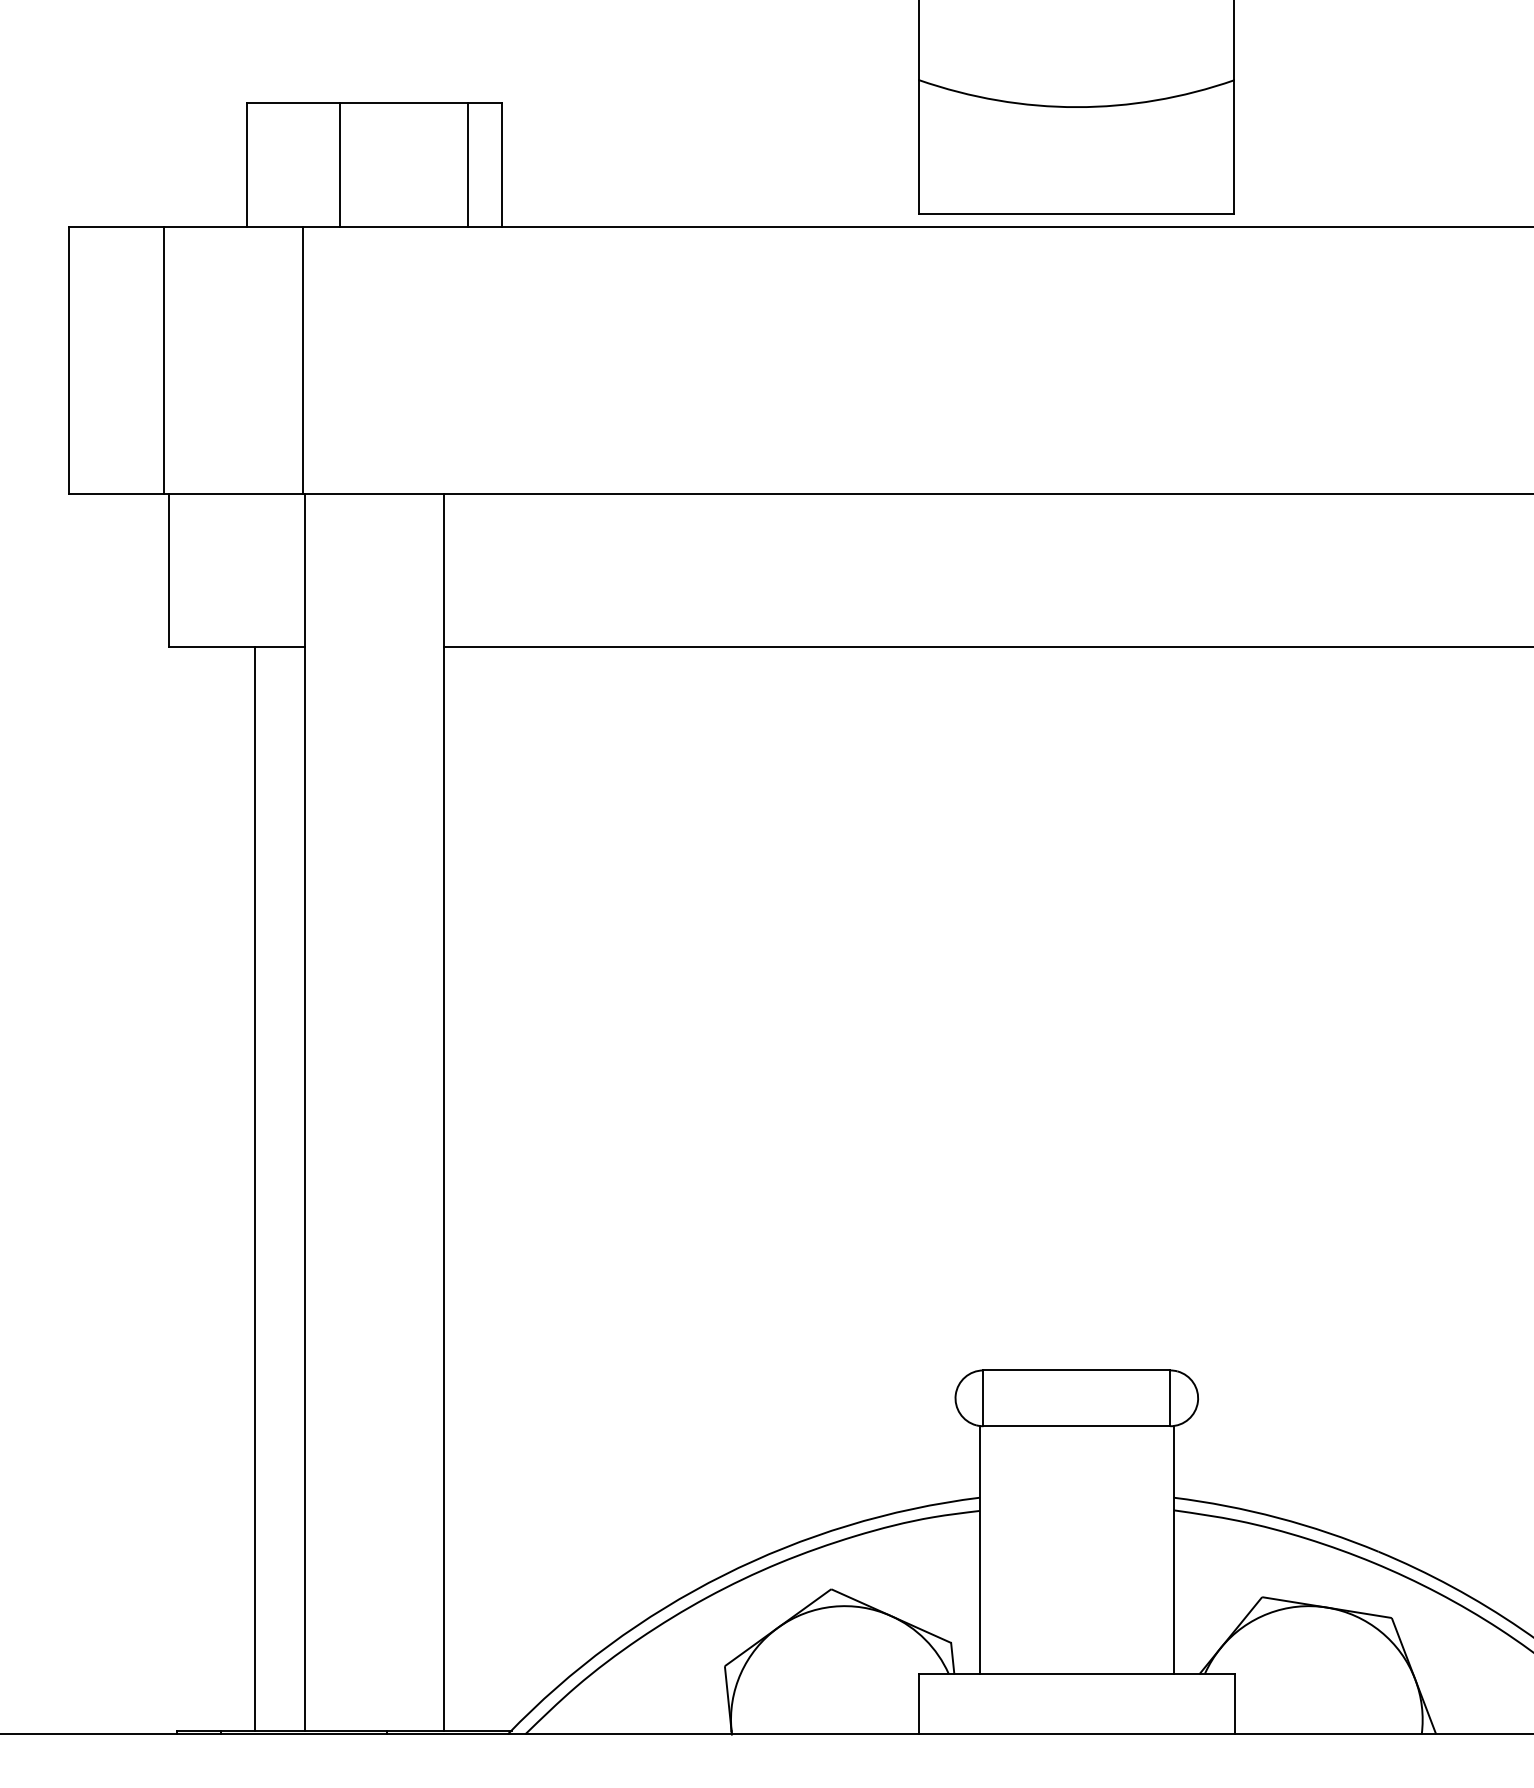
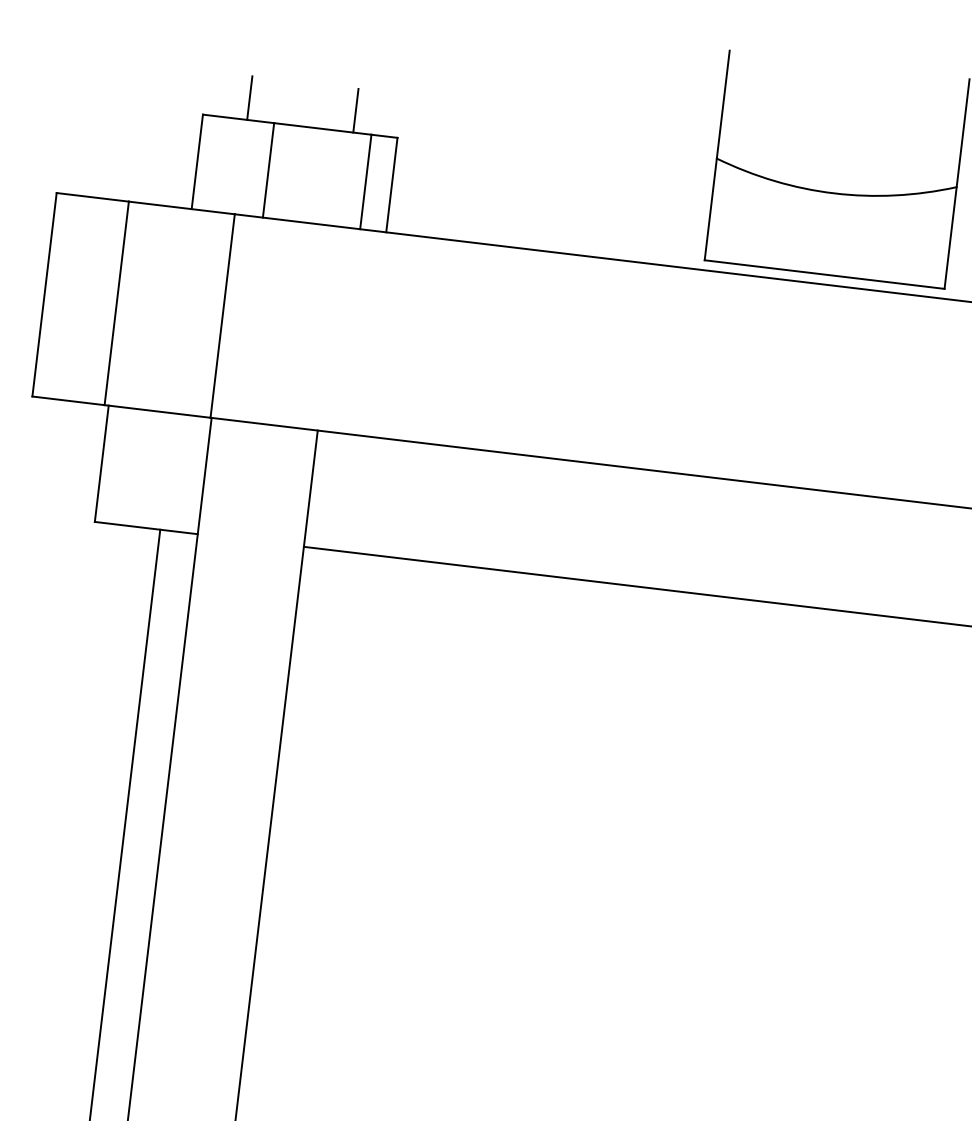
line: (304, 73) -> (249, 97), added
line: (444, 73) -> (356, 110), added

